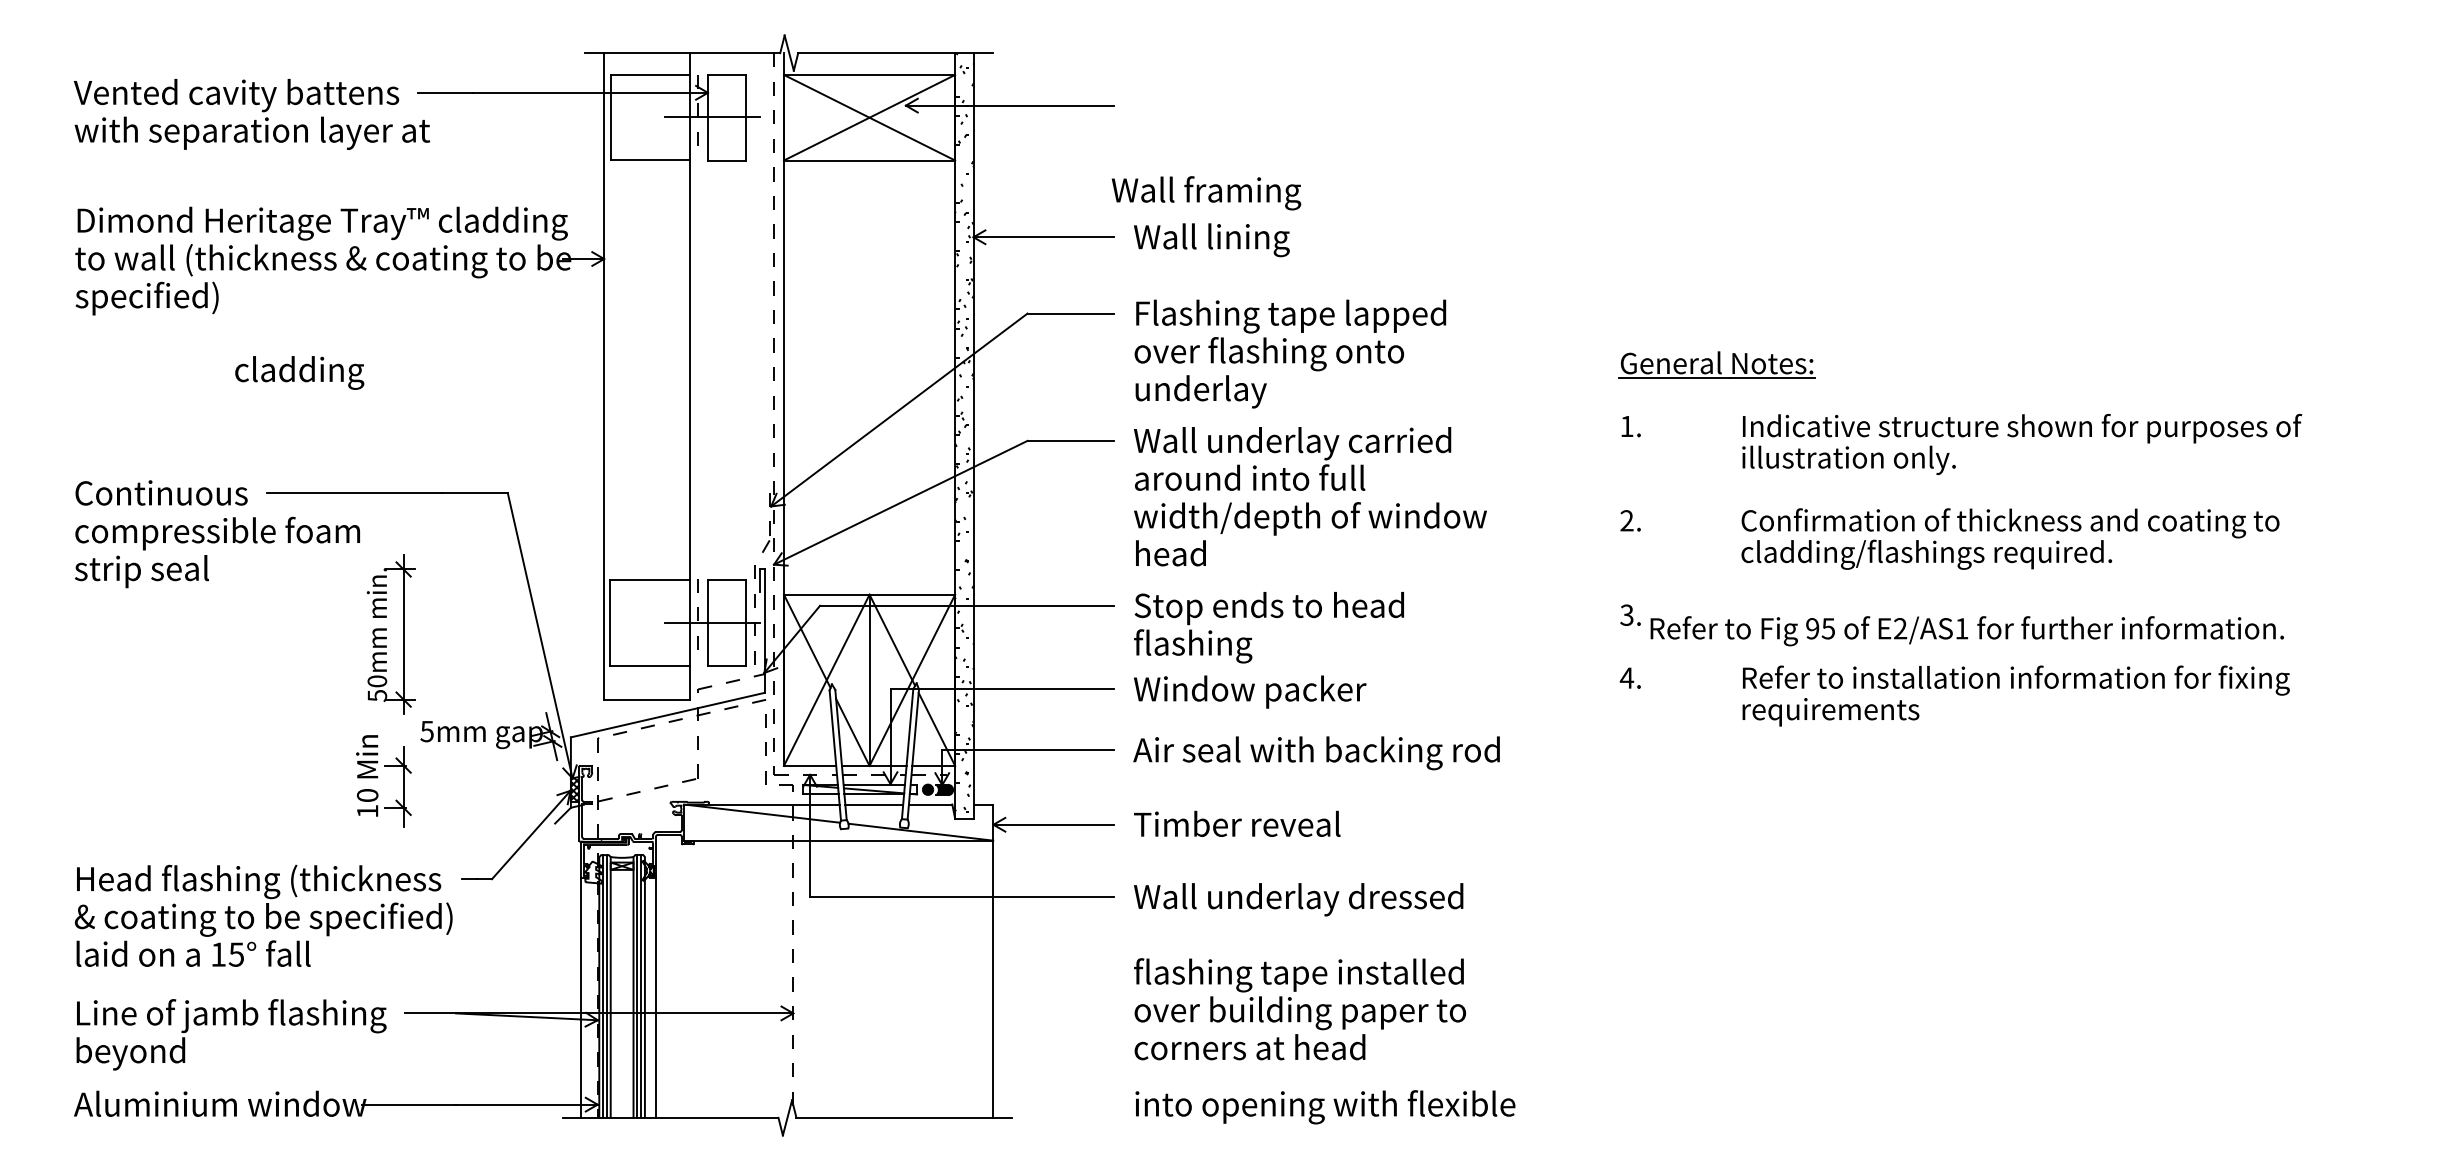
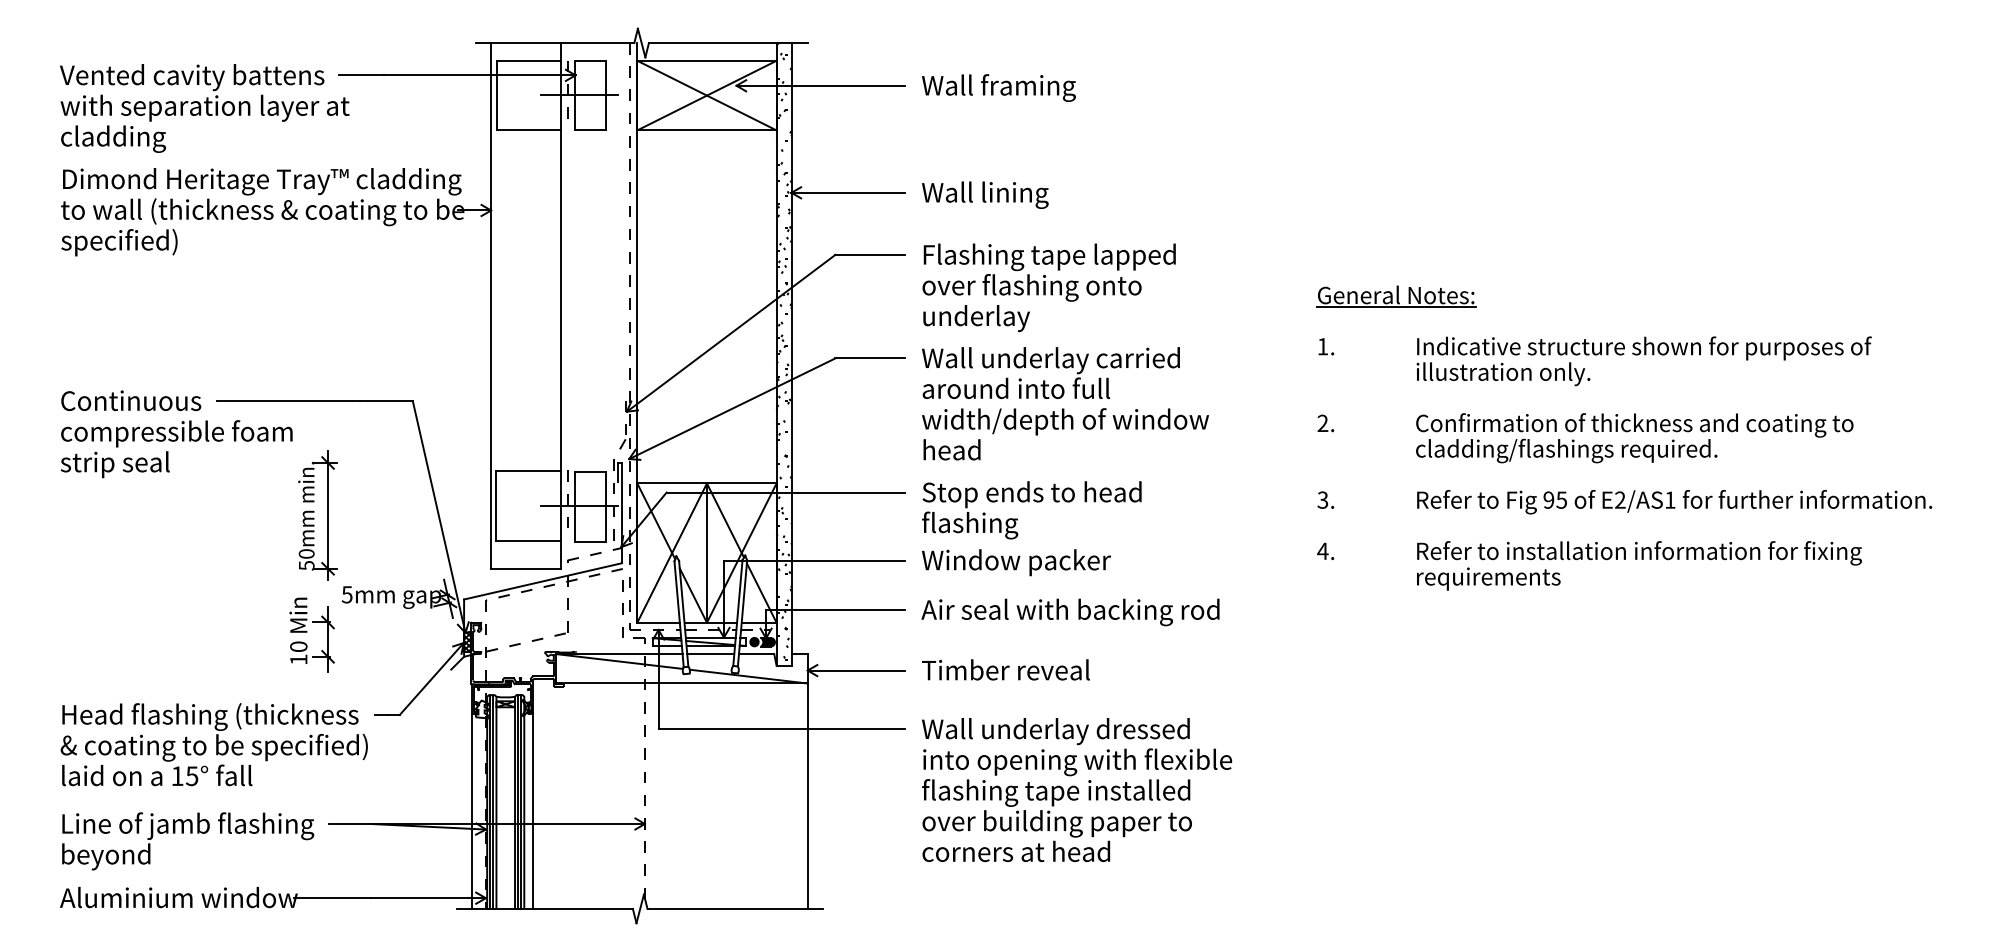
text: (1205, 192) -> (998, 87), moved
text: (299, 372) -> (113, 138), moved
text: (1967, 631) -> (1674, 502), moved
text: (1325, 1107) -> (1077, 762), moved

